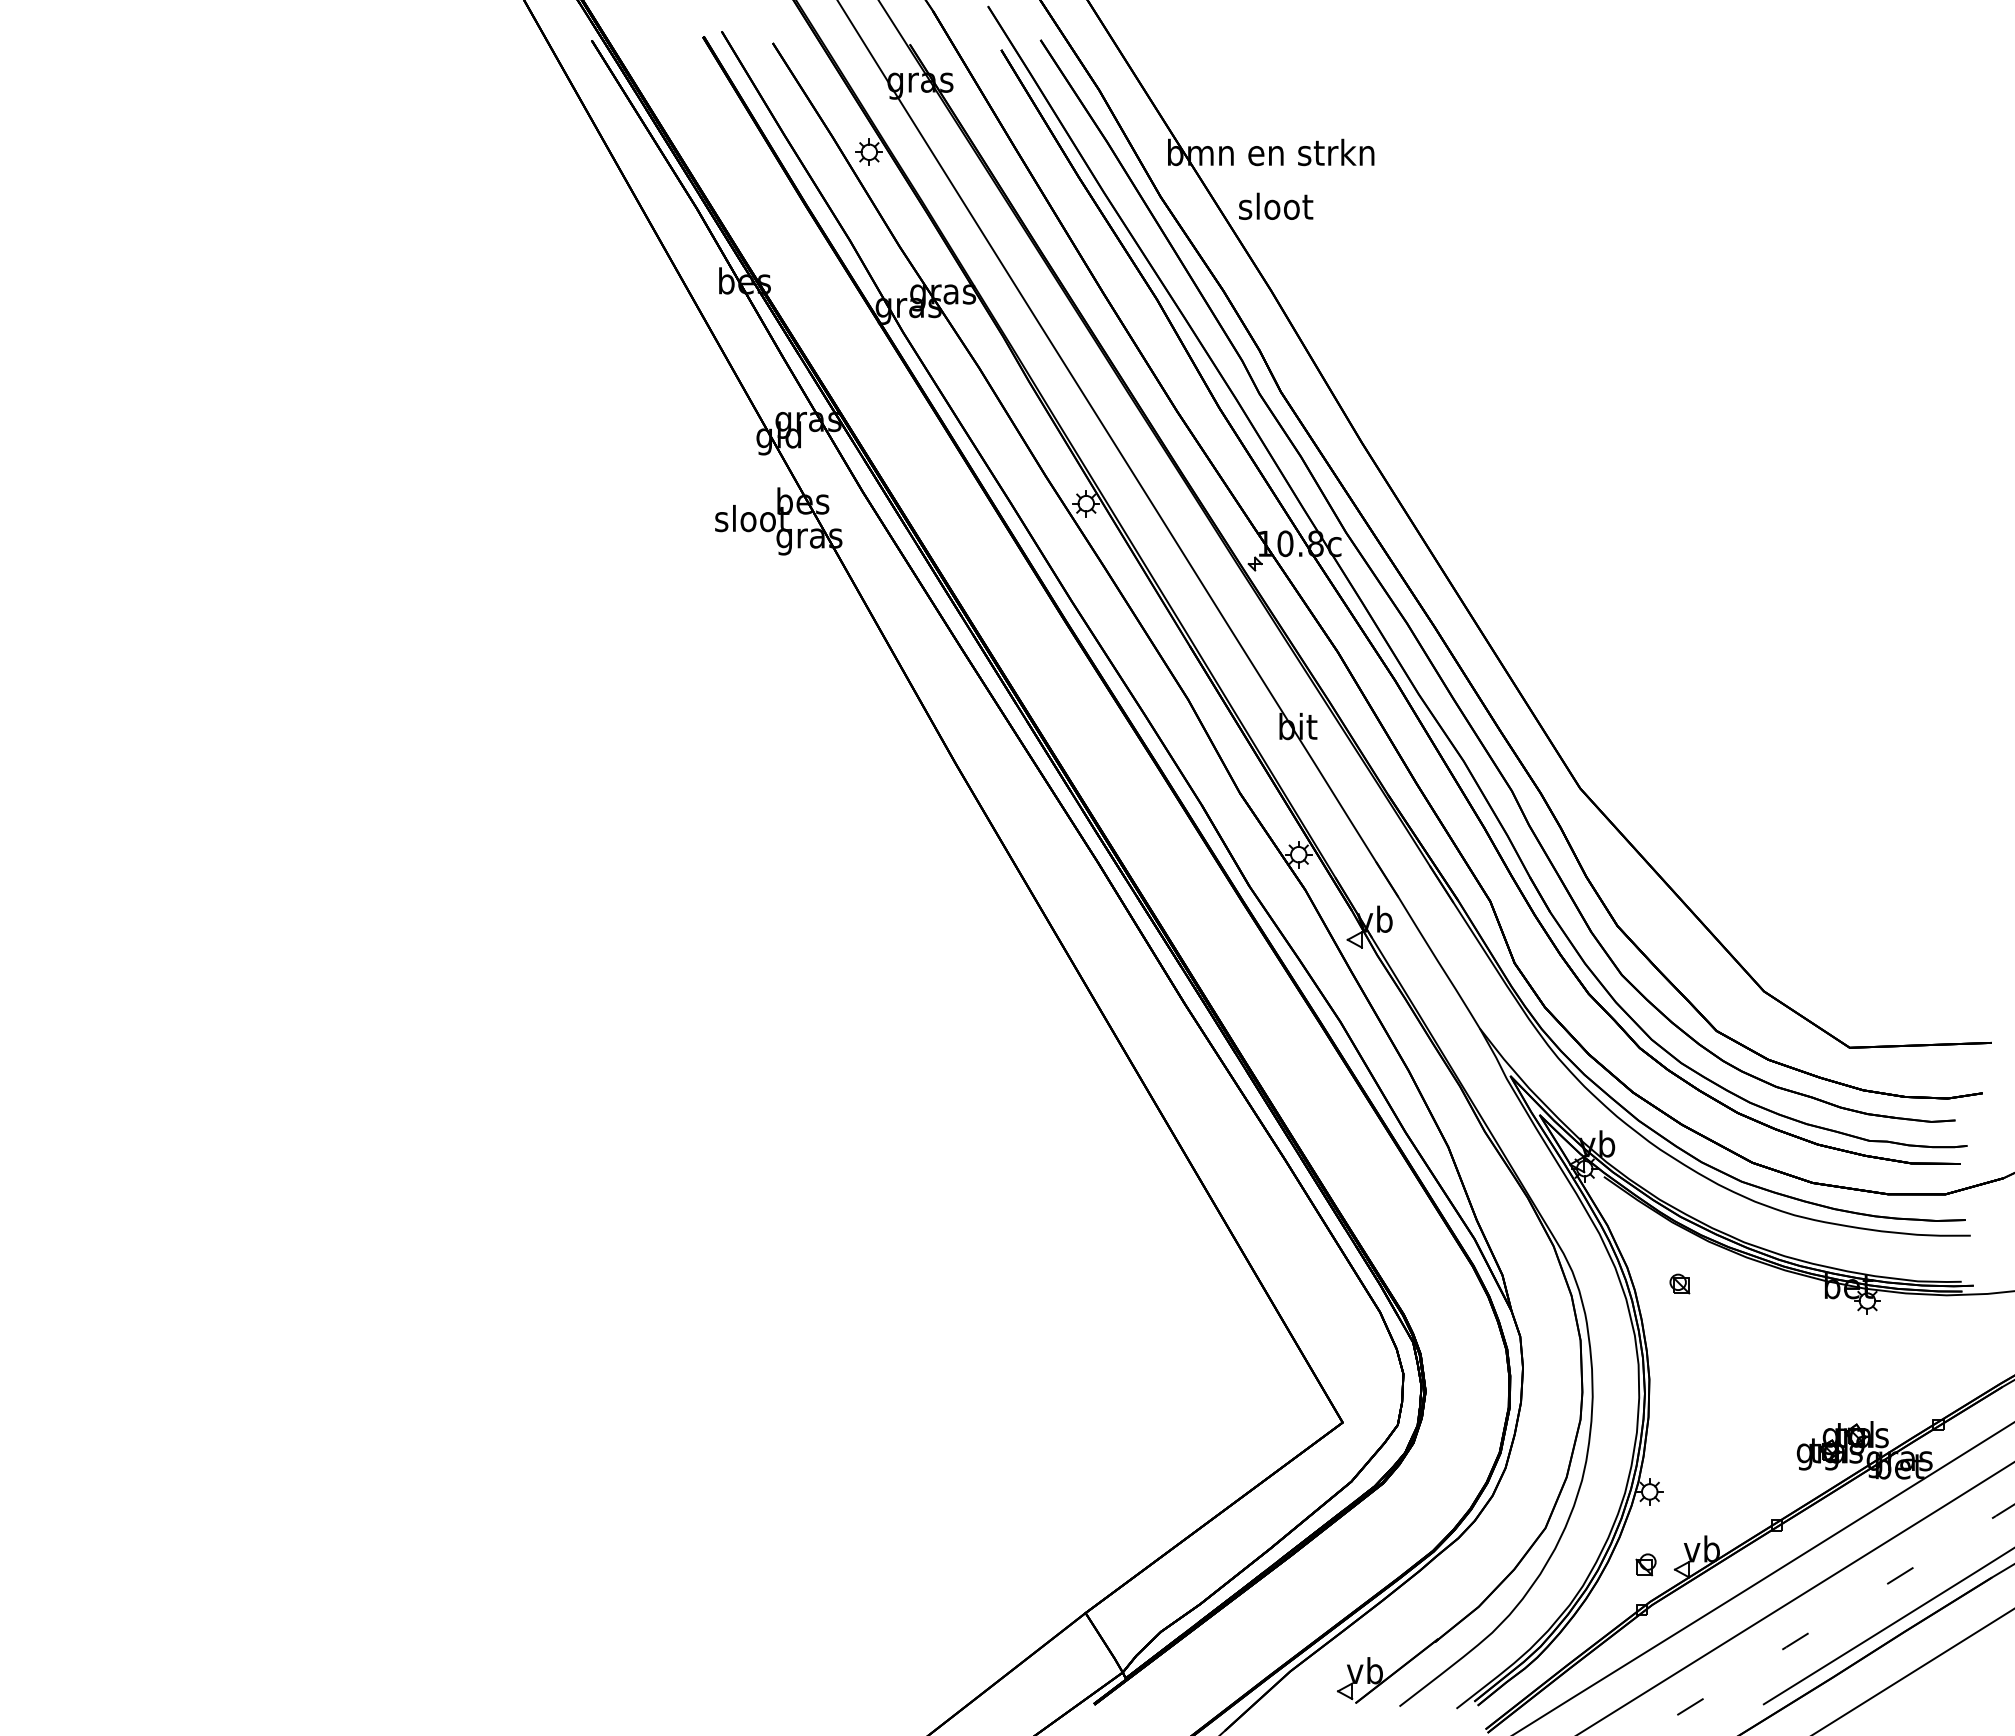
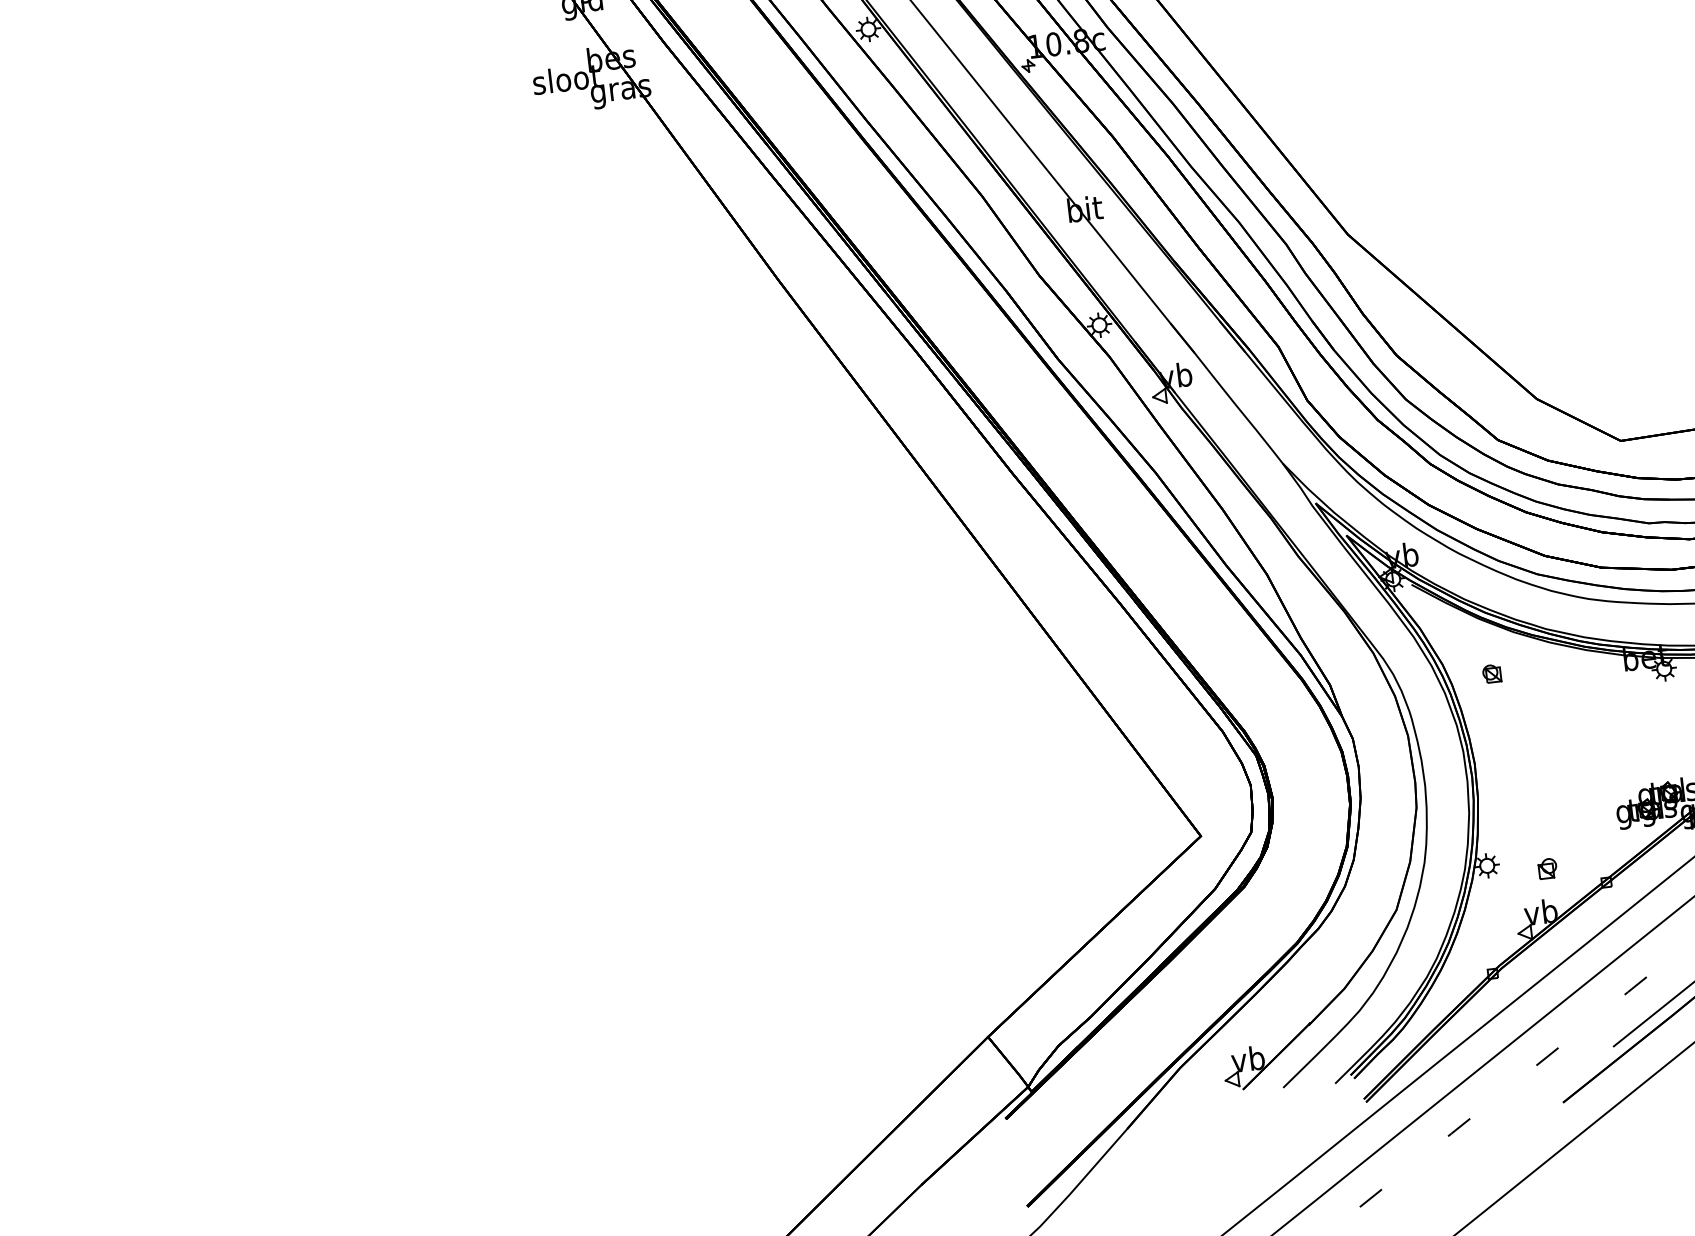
part: (1645, 1564) -> (1547, 868), moved

